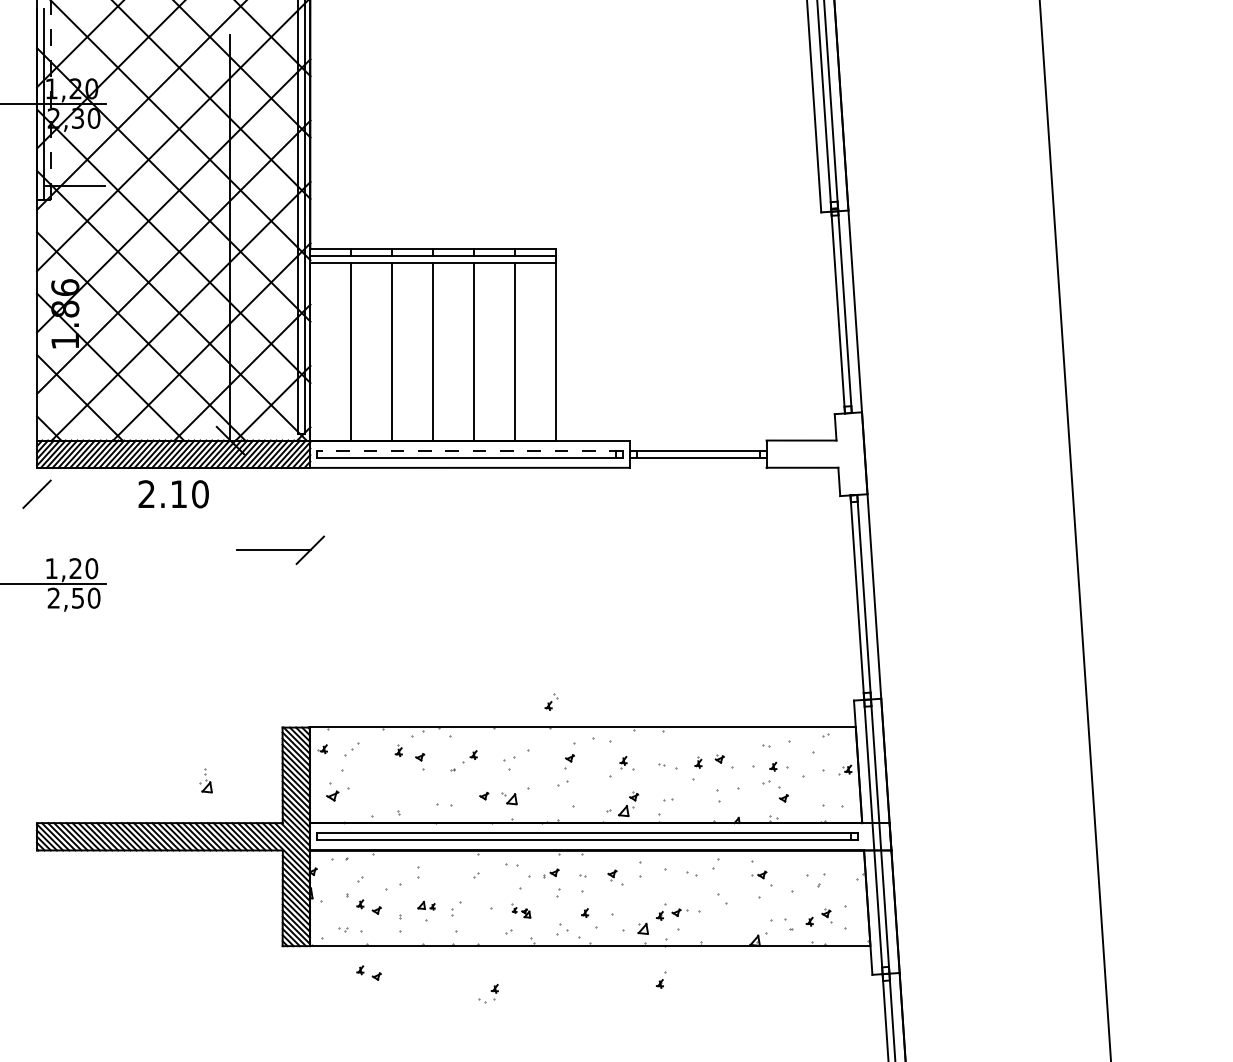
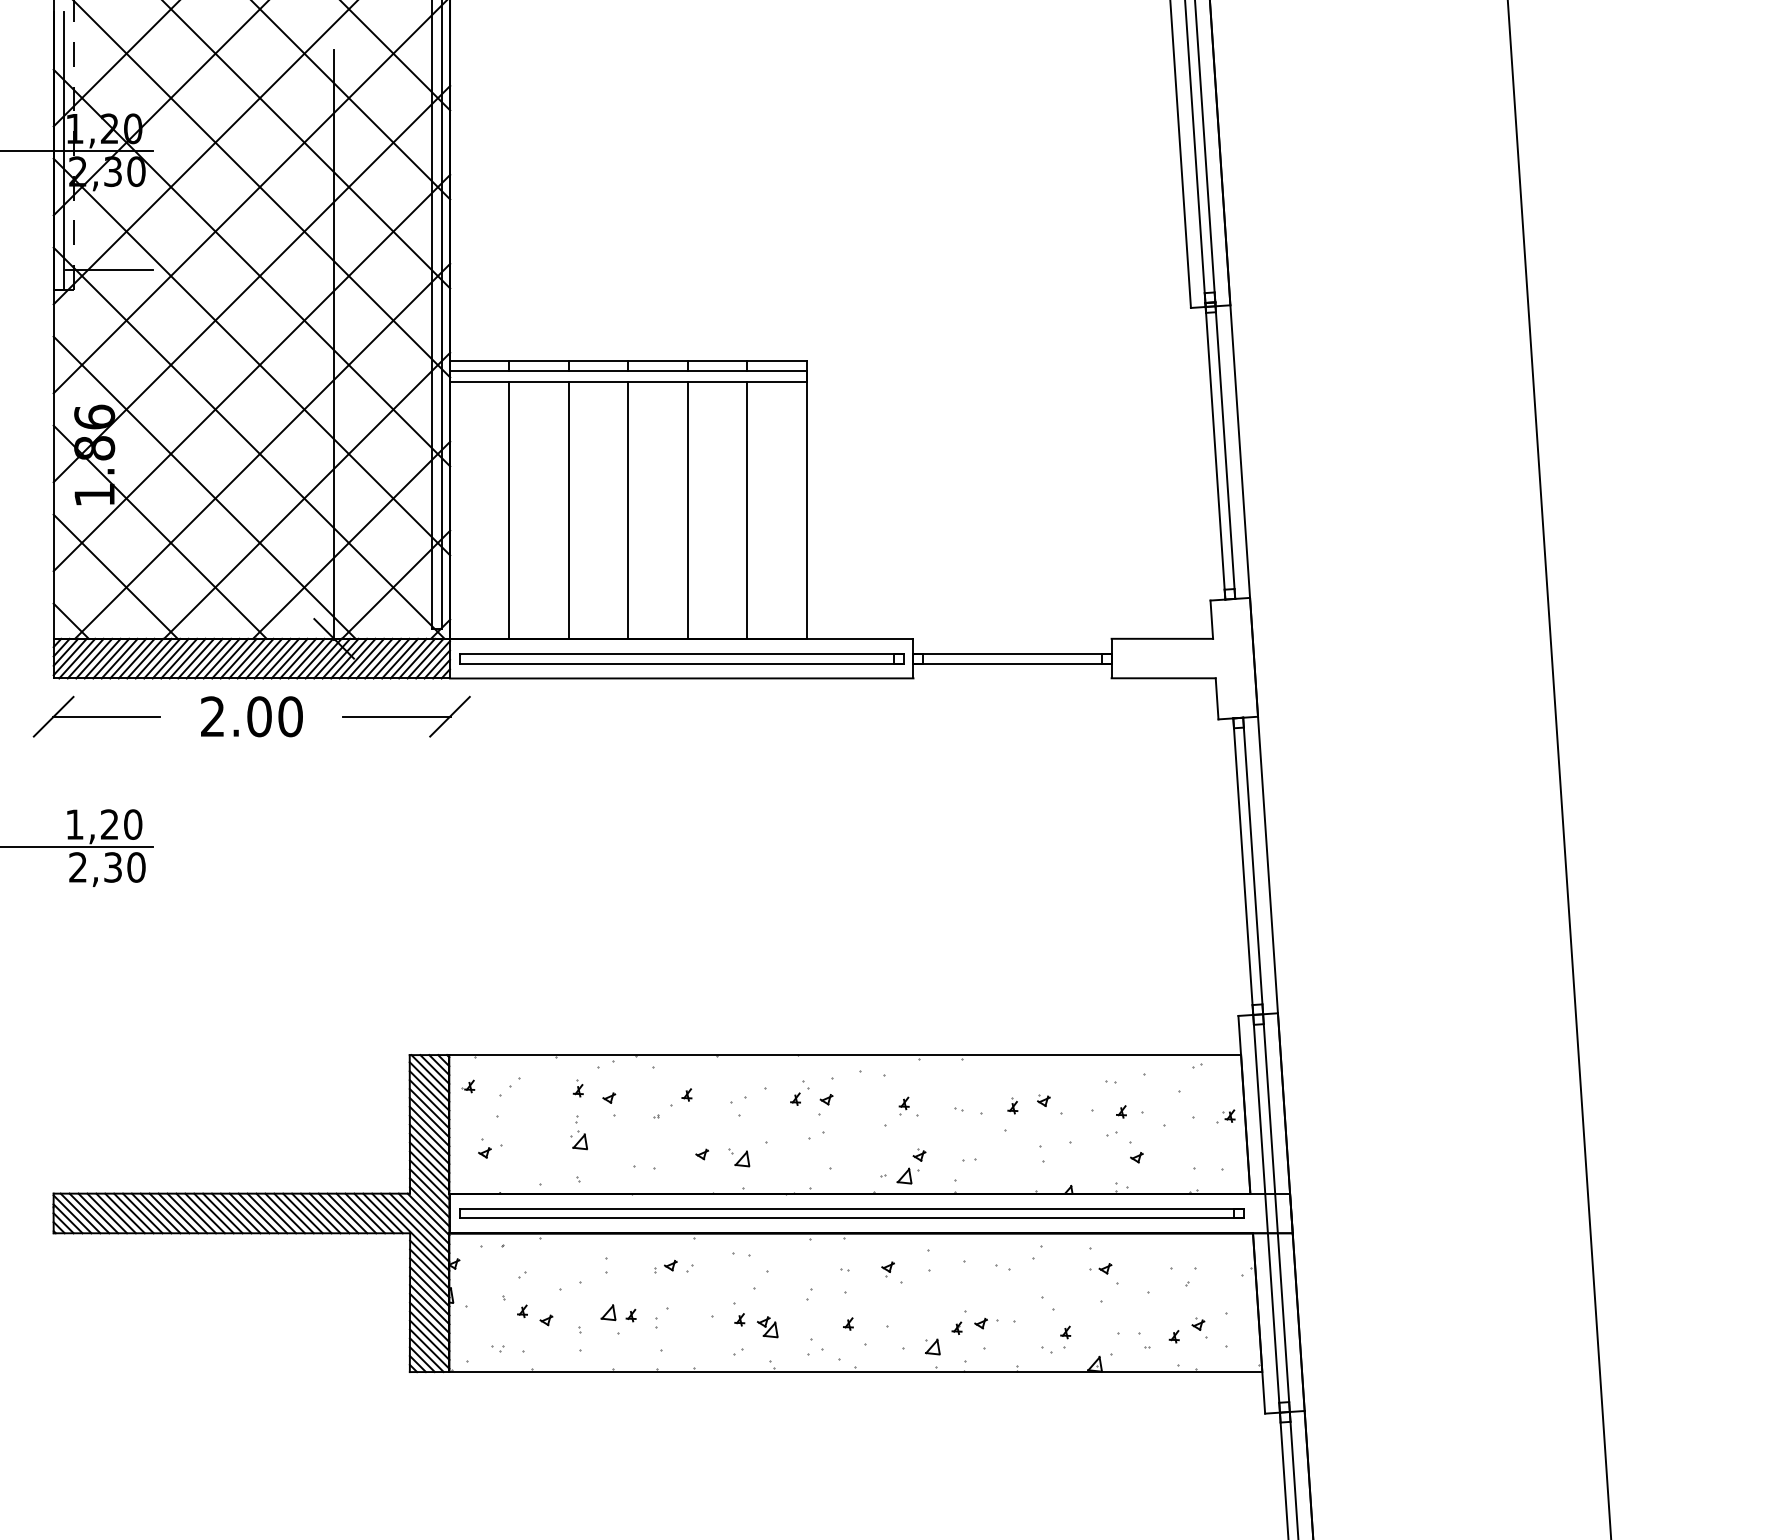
line: (470, 450) -> (682, 653), dashed -> solid
line: (73, 494) -> (106, 717), added
text: (178, 494) -> (258, 717), 2.10 -> 2.00
part: (280, 549) -> (406, 715), moved
text: (78, 597) -> (113, 866), 2,50 -> 2,30
part: (551, 701) -> (799, 1092), moved
part: (205, 780) -> (577, 1131), moved
part: (338, 792) -> (490, 1149), size x0.71
part: (551, 873) -> (666, 1266), moved
part: (426, 905) -> (618, 1313), size x1.43
part: (521, 910) -> (756, 1320), size x1.67
part: (368, 972) -> (534, 1410), removed
part: (660, 979) -> (957, 1420), removed
part: (488, 993) -> (1056, 1339), moved

